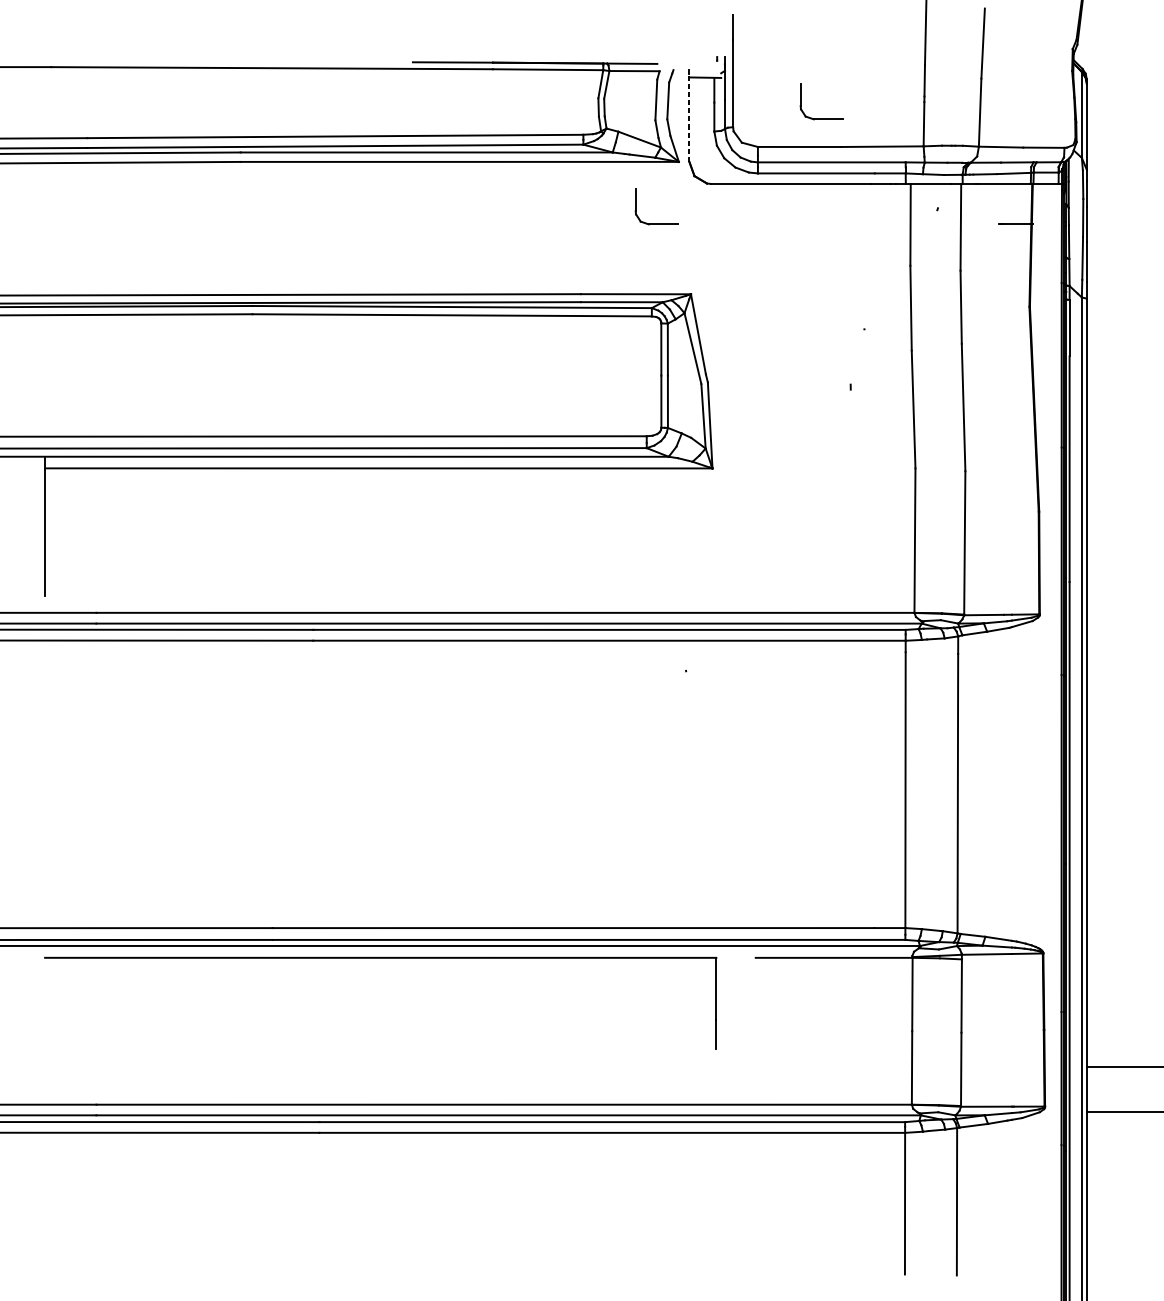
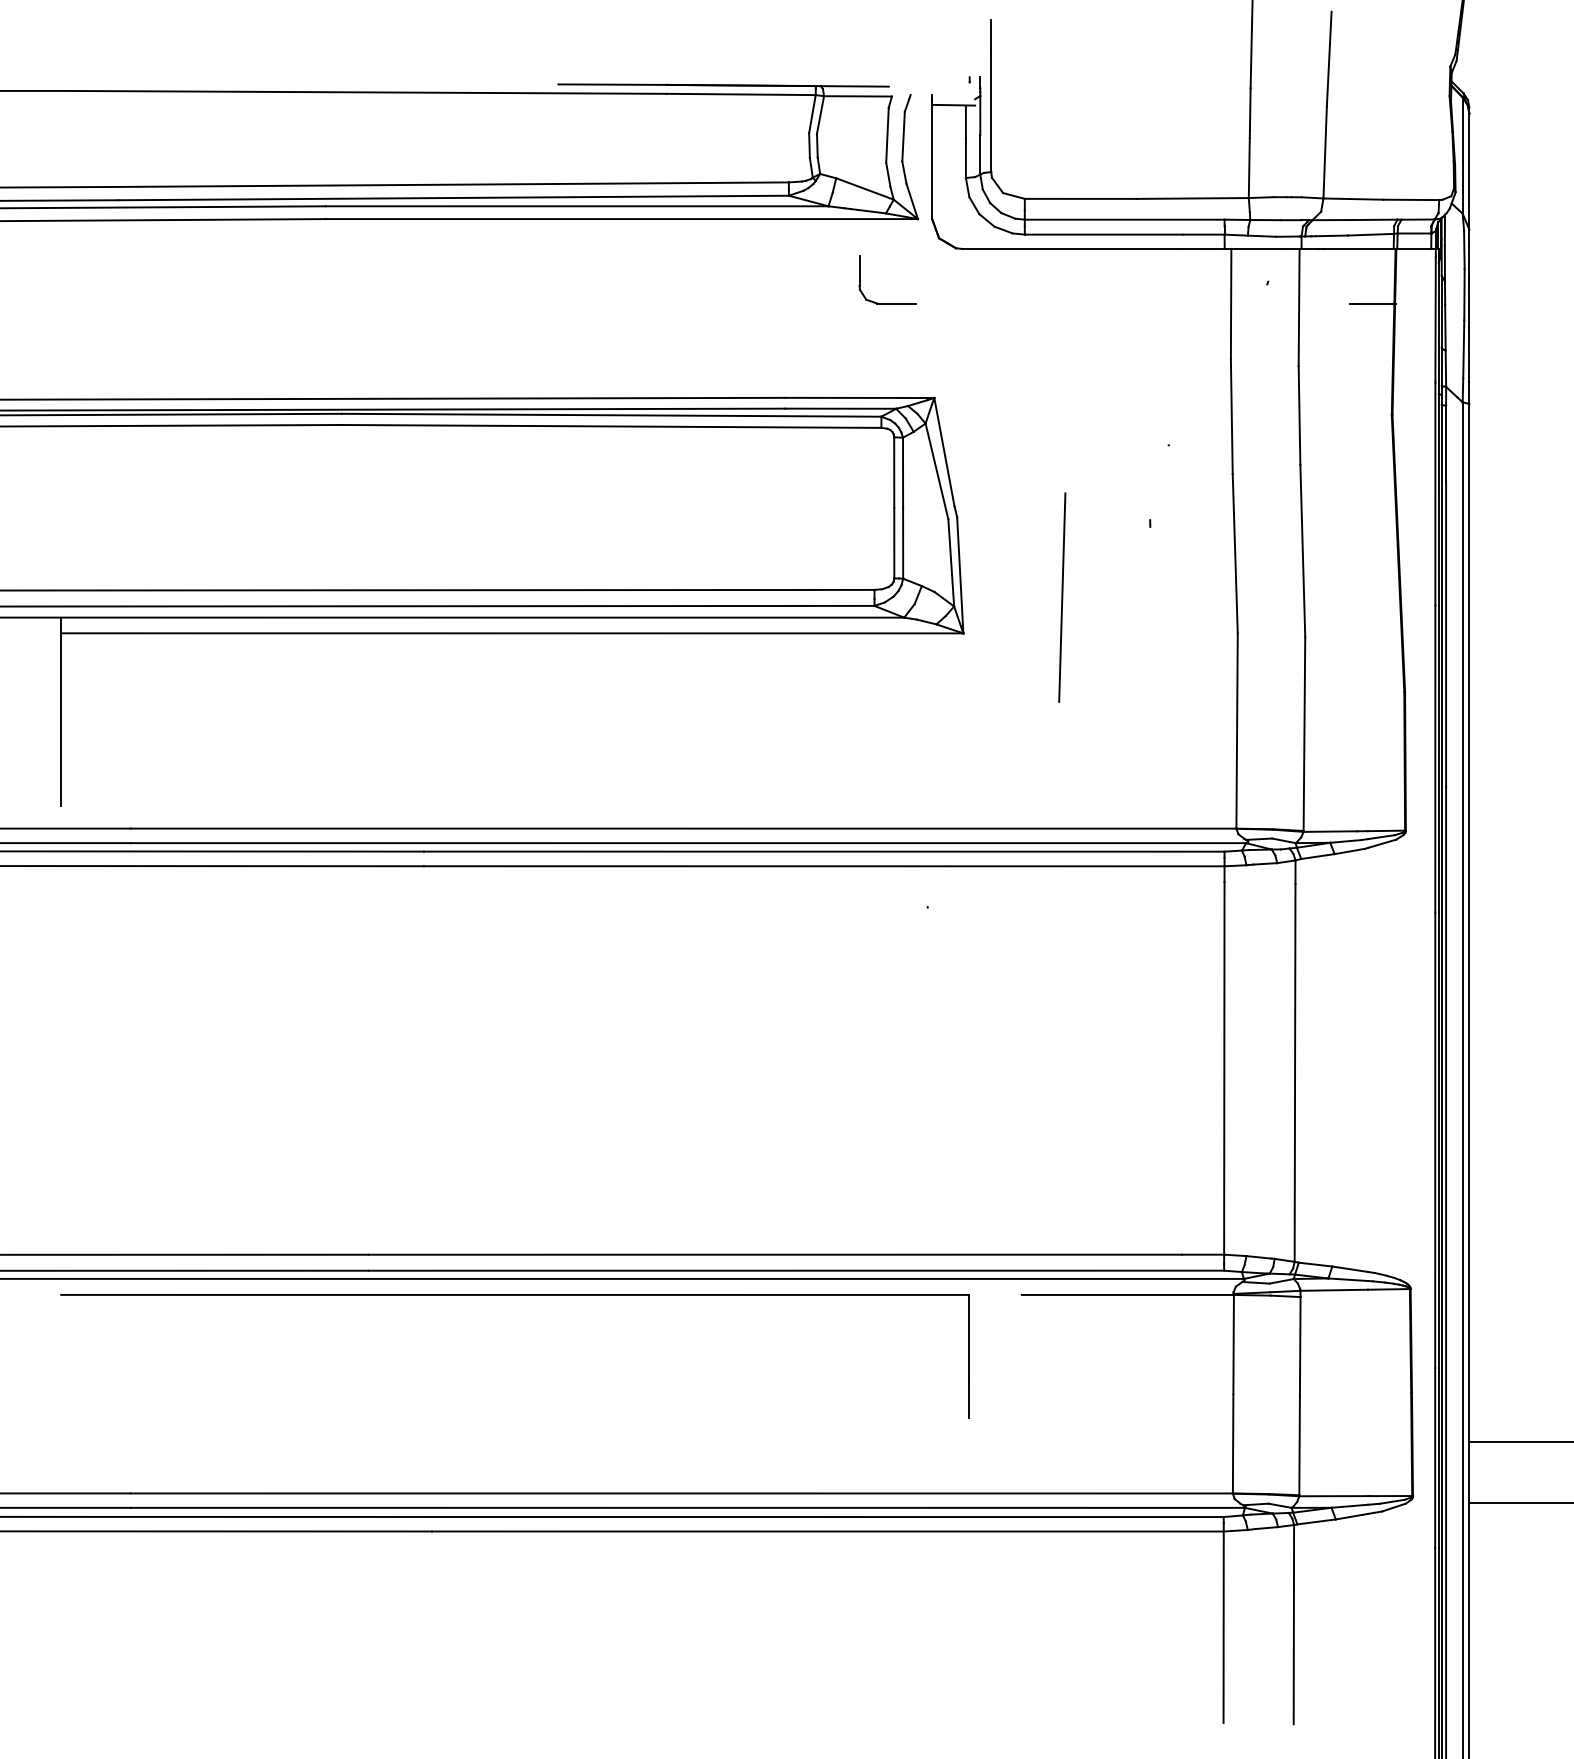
line: (689, 117) -> (932, 159), dashed -> solid
part: (821, 119) -> (1110, 161), removed
line: (785, 441) -> (1062, 597), added

